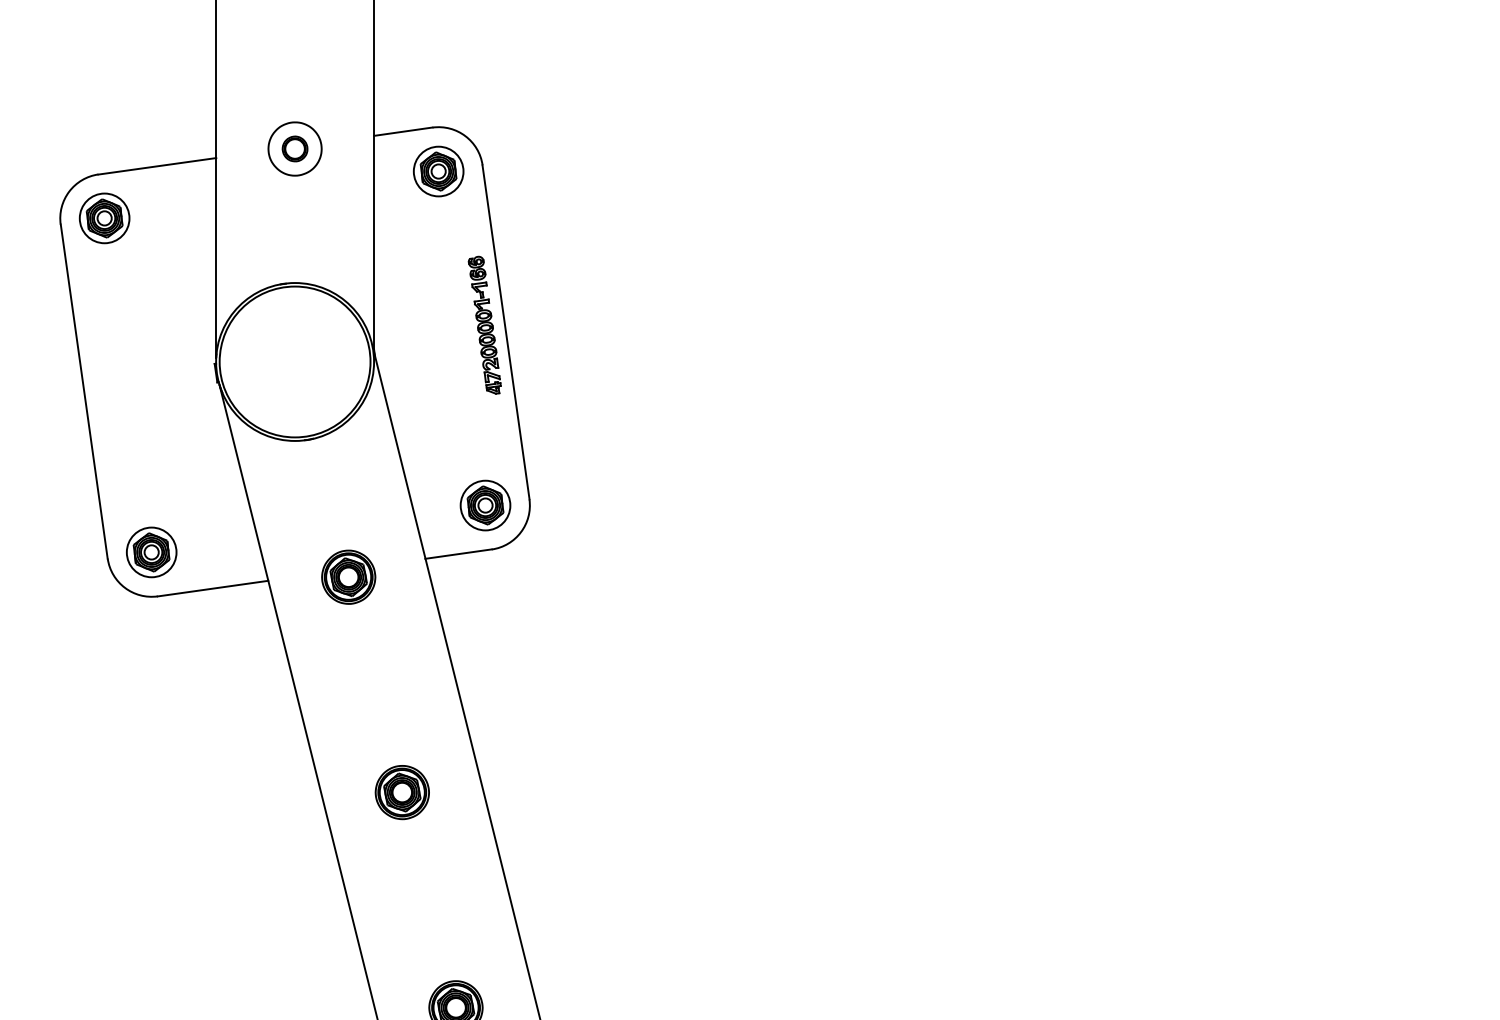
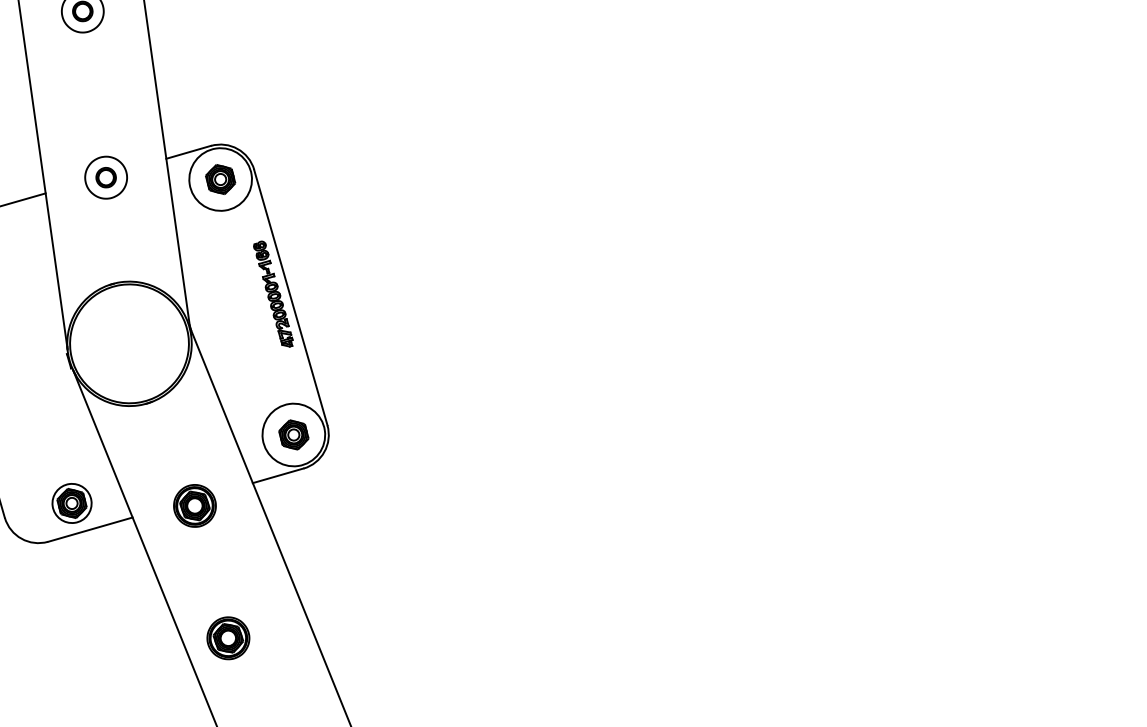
circle: (438, 171) -> (220, 179), size x1.6
circle: (485, 505) -> (293, 434), size x1.6
part: (151, 552) -> (71, 503), moved
part: (401, 792) -> (227, 638), moved

